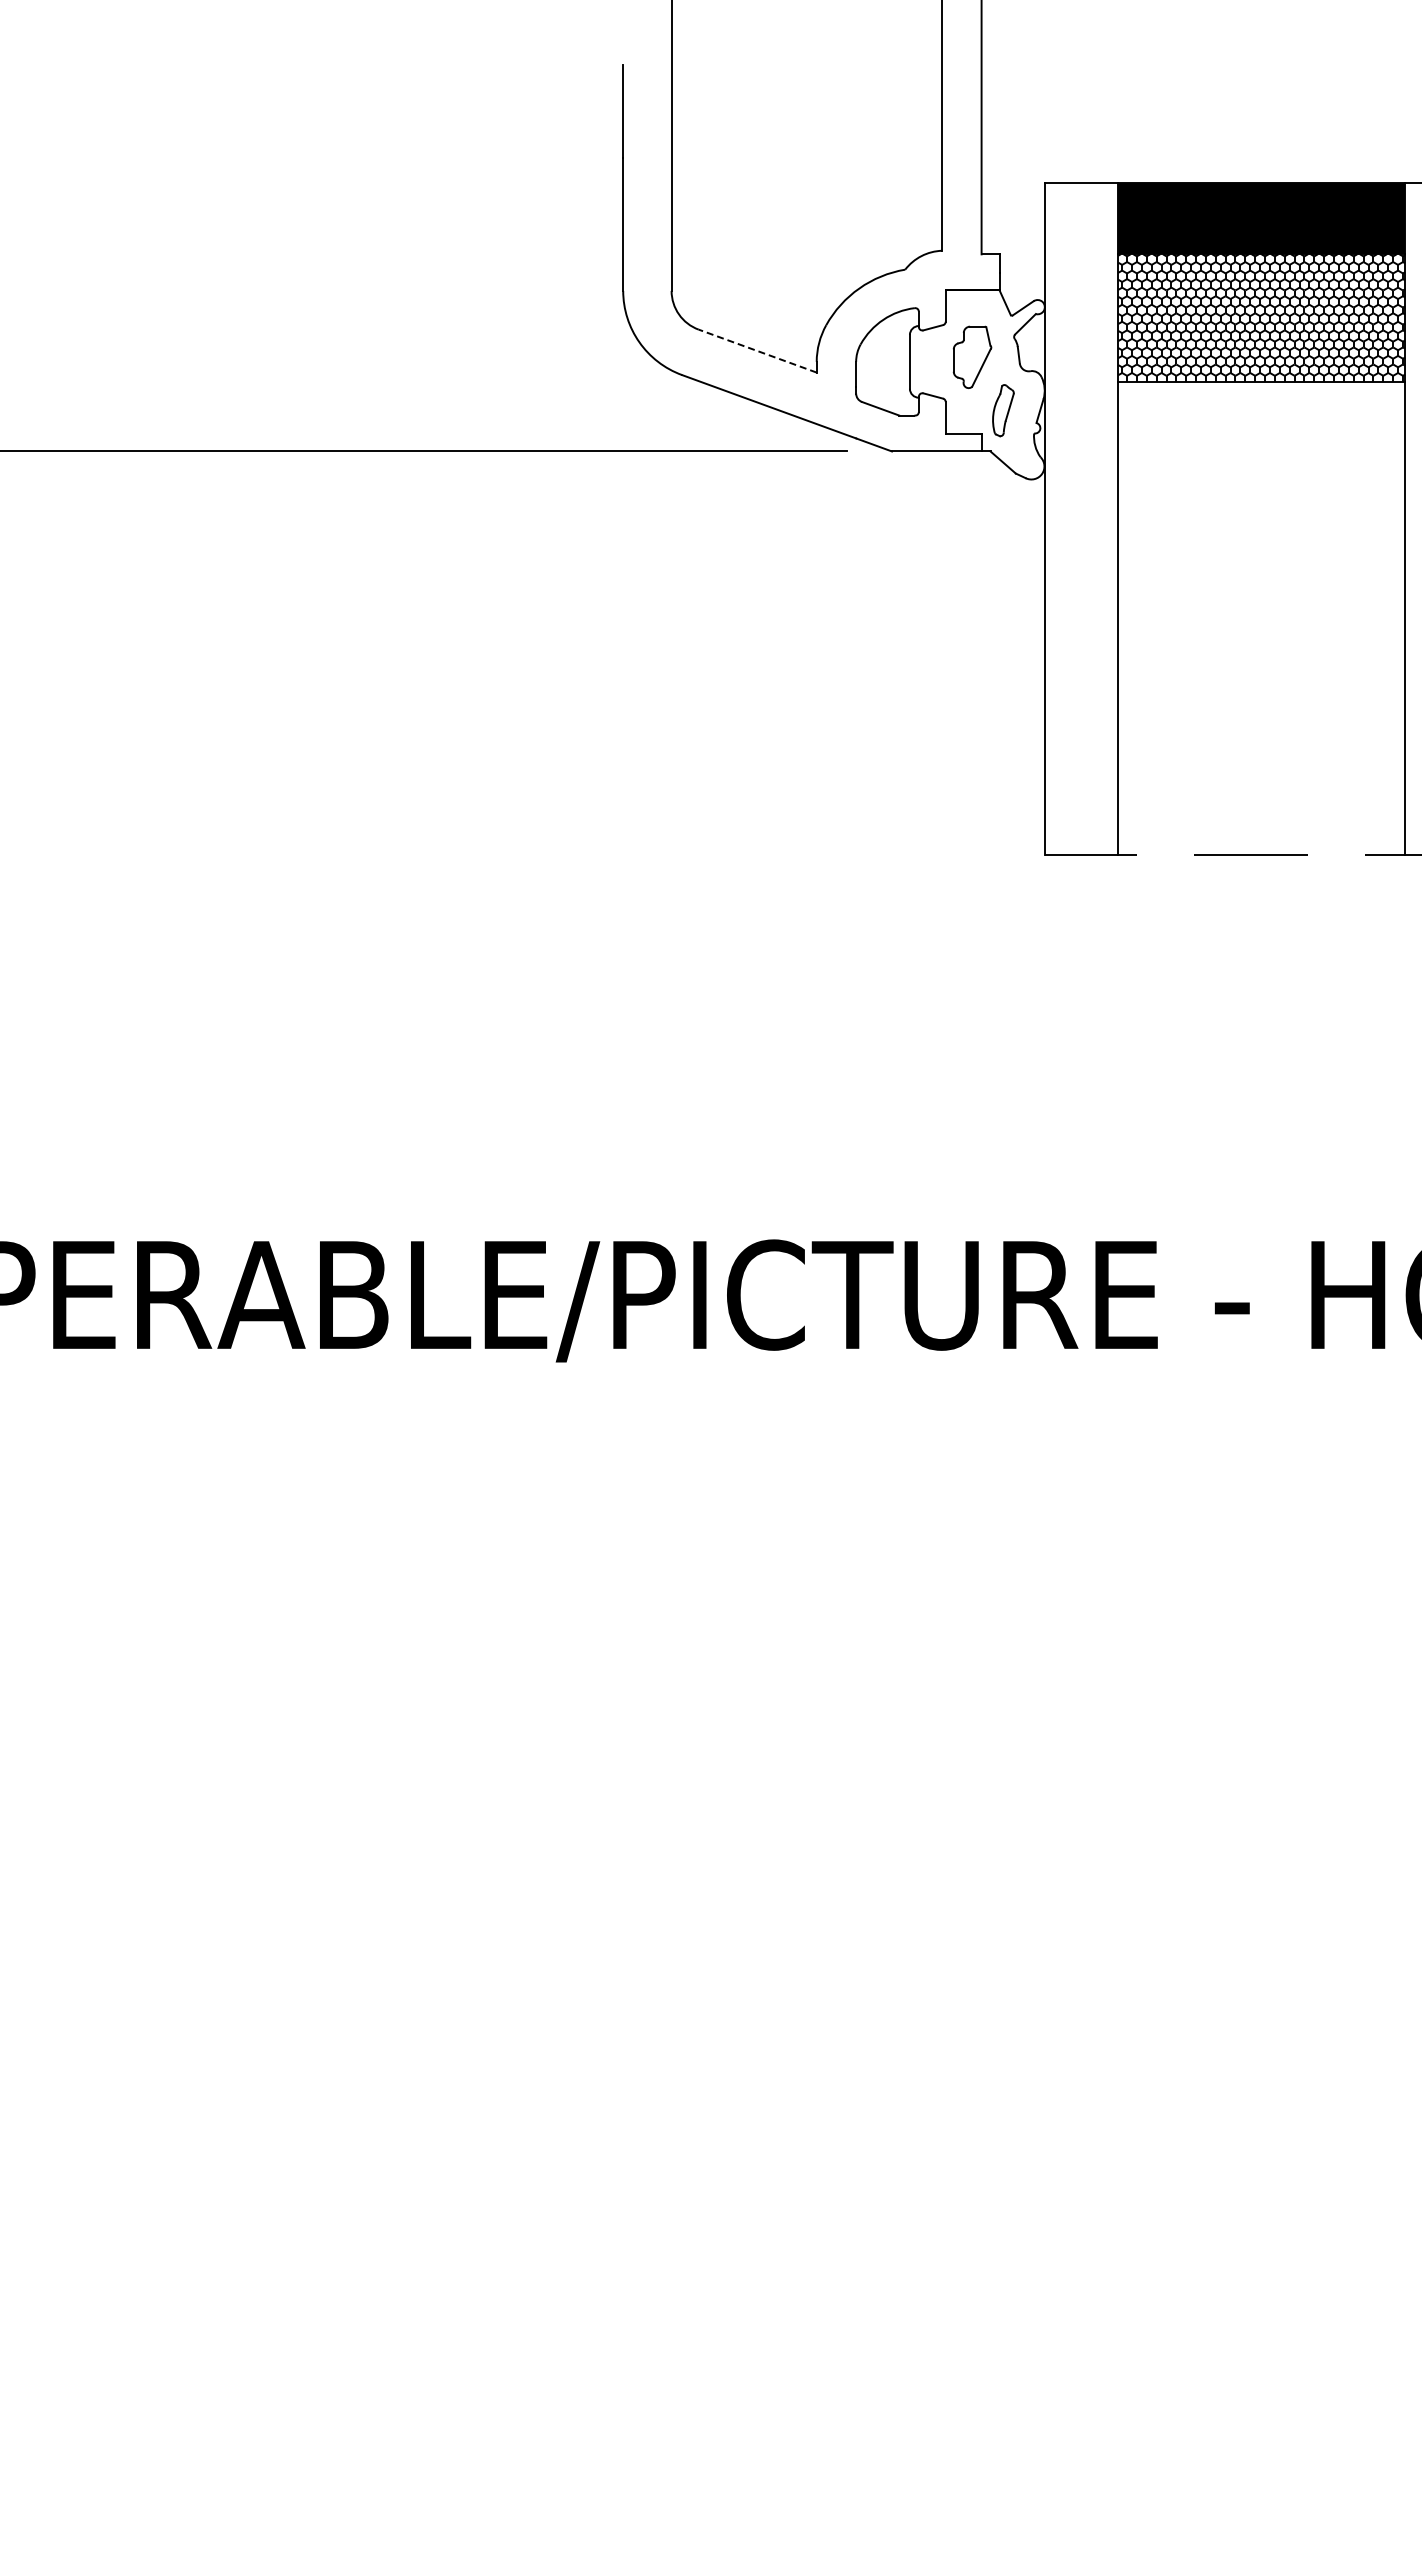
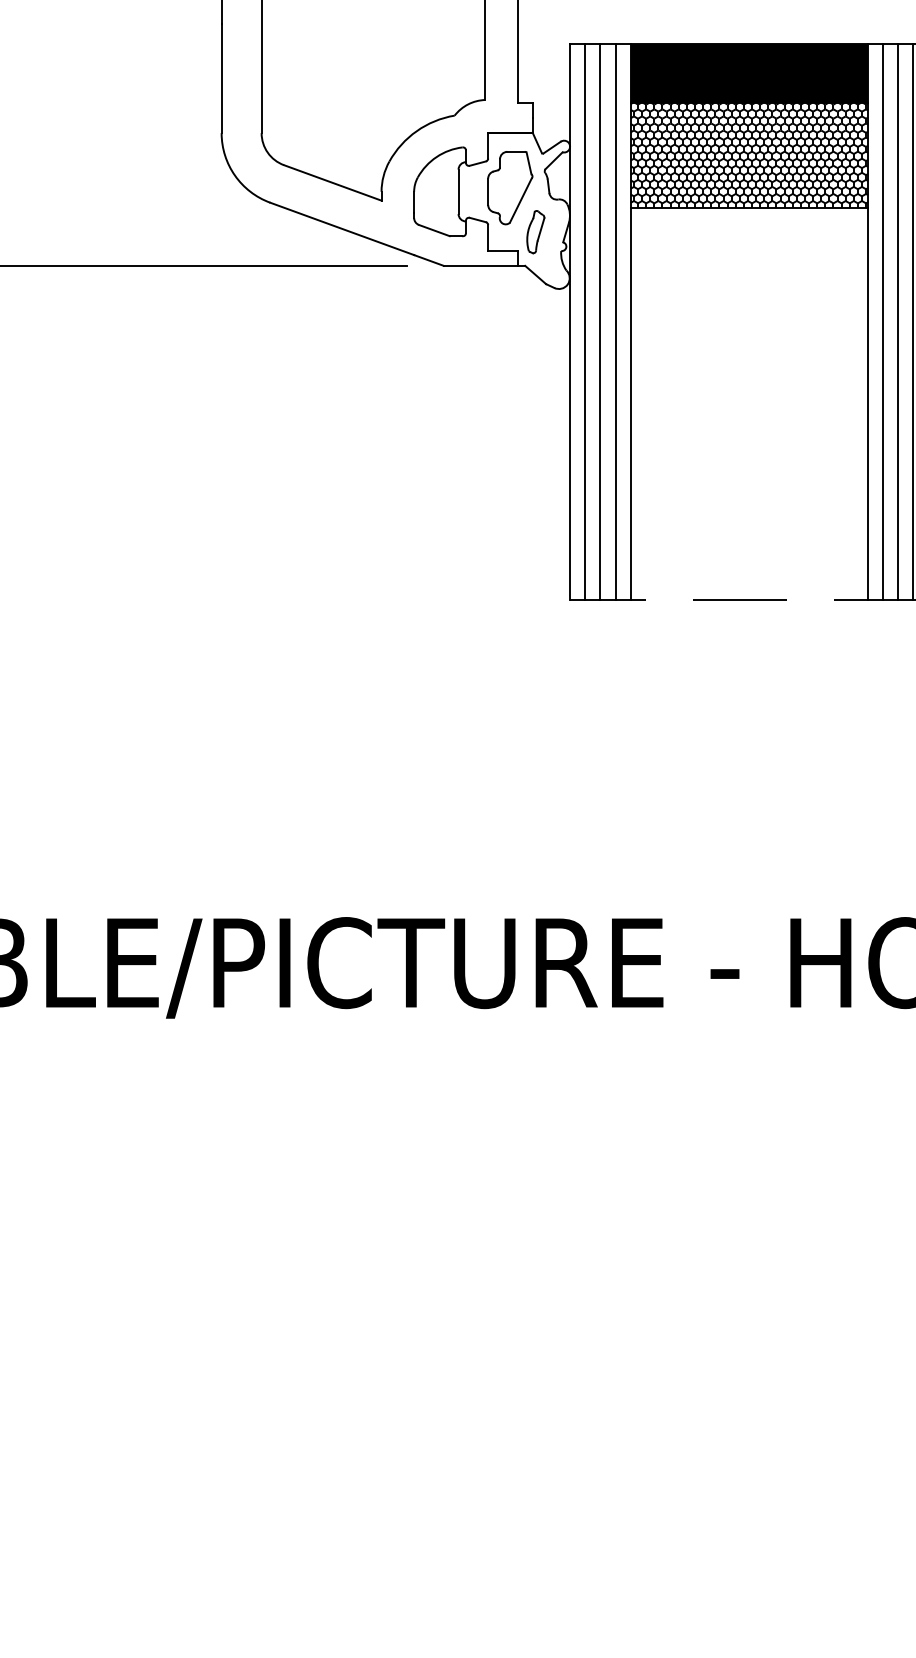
line: (757, 351) -> (332, 183), dashed -> solid
part: (972, 357) -> (510, 188), size x1.43
line: (1063, 518) -> (585, 321), added
line: (1081, 518) -> (600, 321), added
line: (1099, 518) -> (615, 321), added

